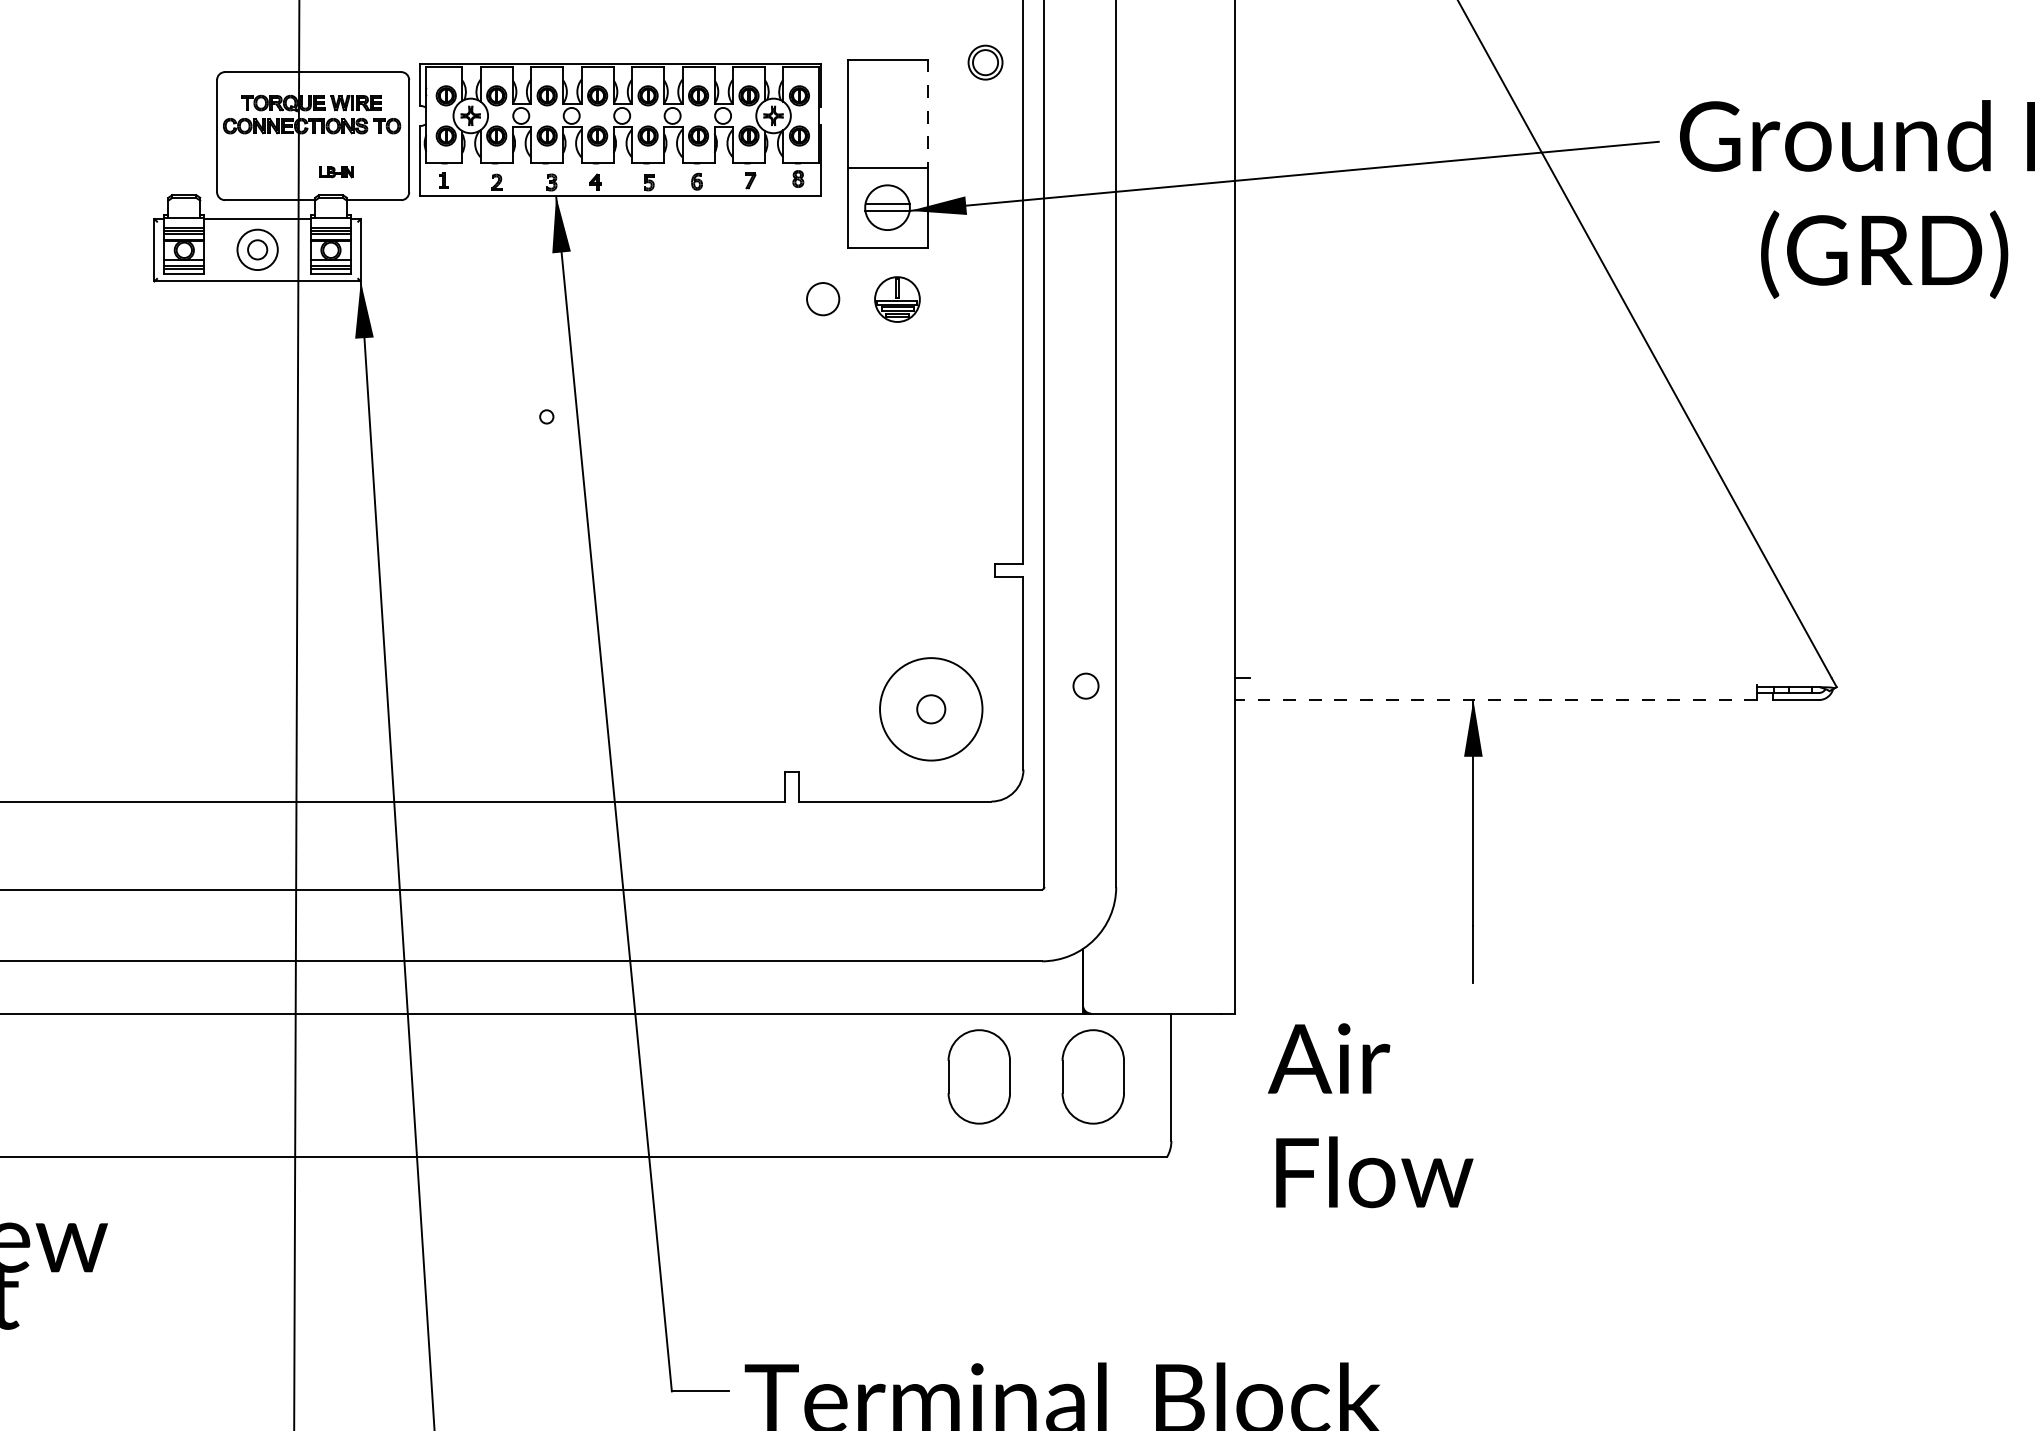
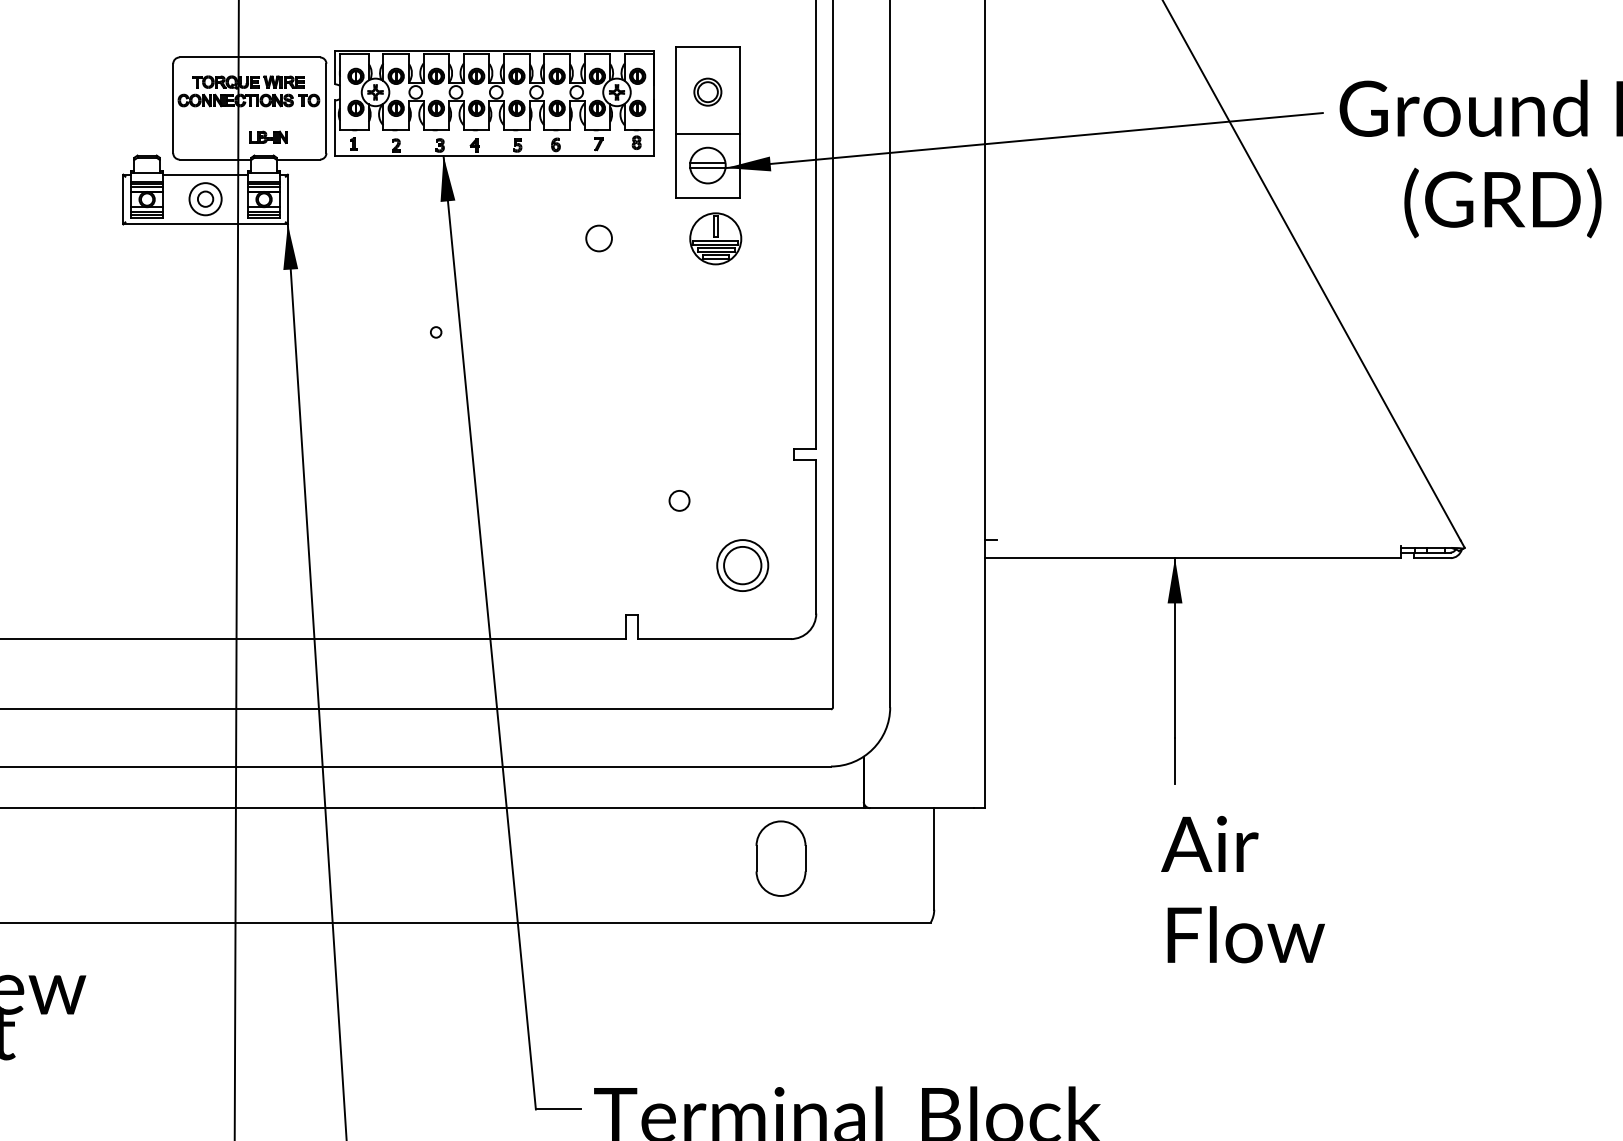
part: (985, 62) -> (707, 92), moved
line: (927, 114) -> (739, 91), dashed -> solid
part: (336, 172) -> (268, 137), size x1.43
circle: (823, 299) -> (599, 238), moved
part: (897, 299) -> (715, 238), size x1.43
circle: (1085, 685) -> (679, 500), moved
line: (1496, 700) -> (1193, 558), dashed -> solid
circle: (930, 708) -> (742, 564), size x1.67
circle: (931, 709) -> (742, 565), size x0.62
part: (1092, 1076) -> (871, 858), removed
text: (1370, 1115) -> (1242, 889), moved

